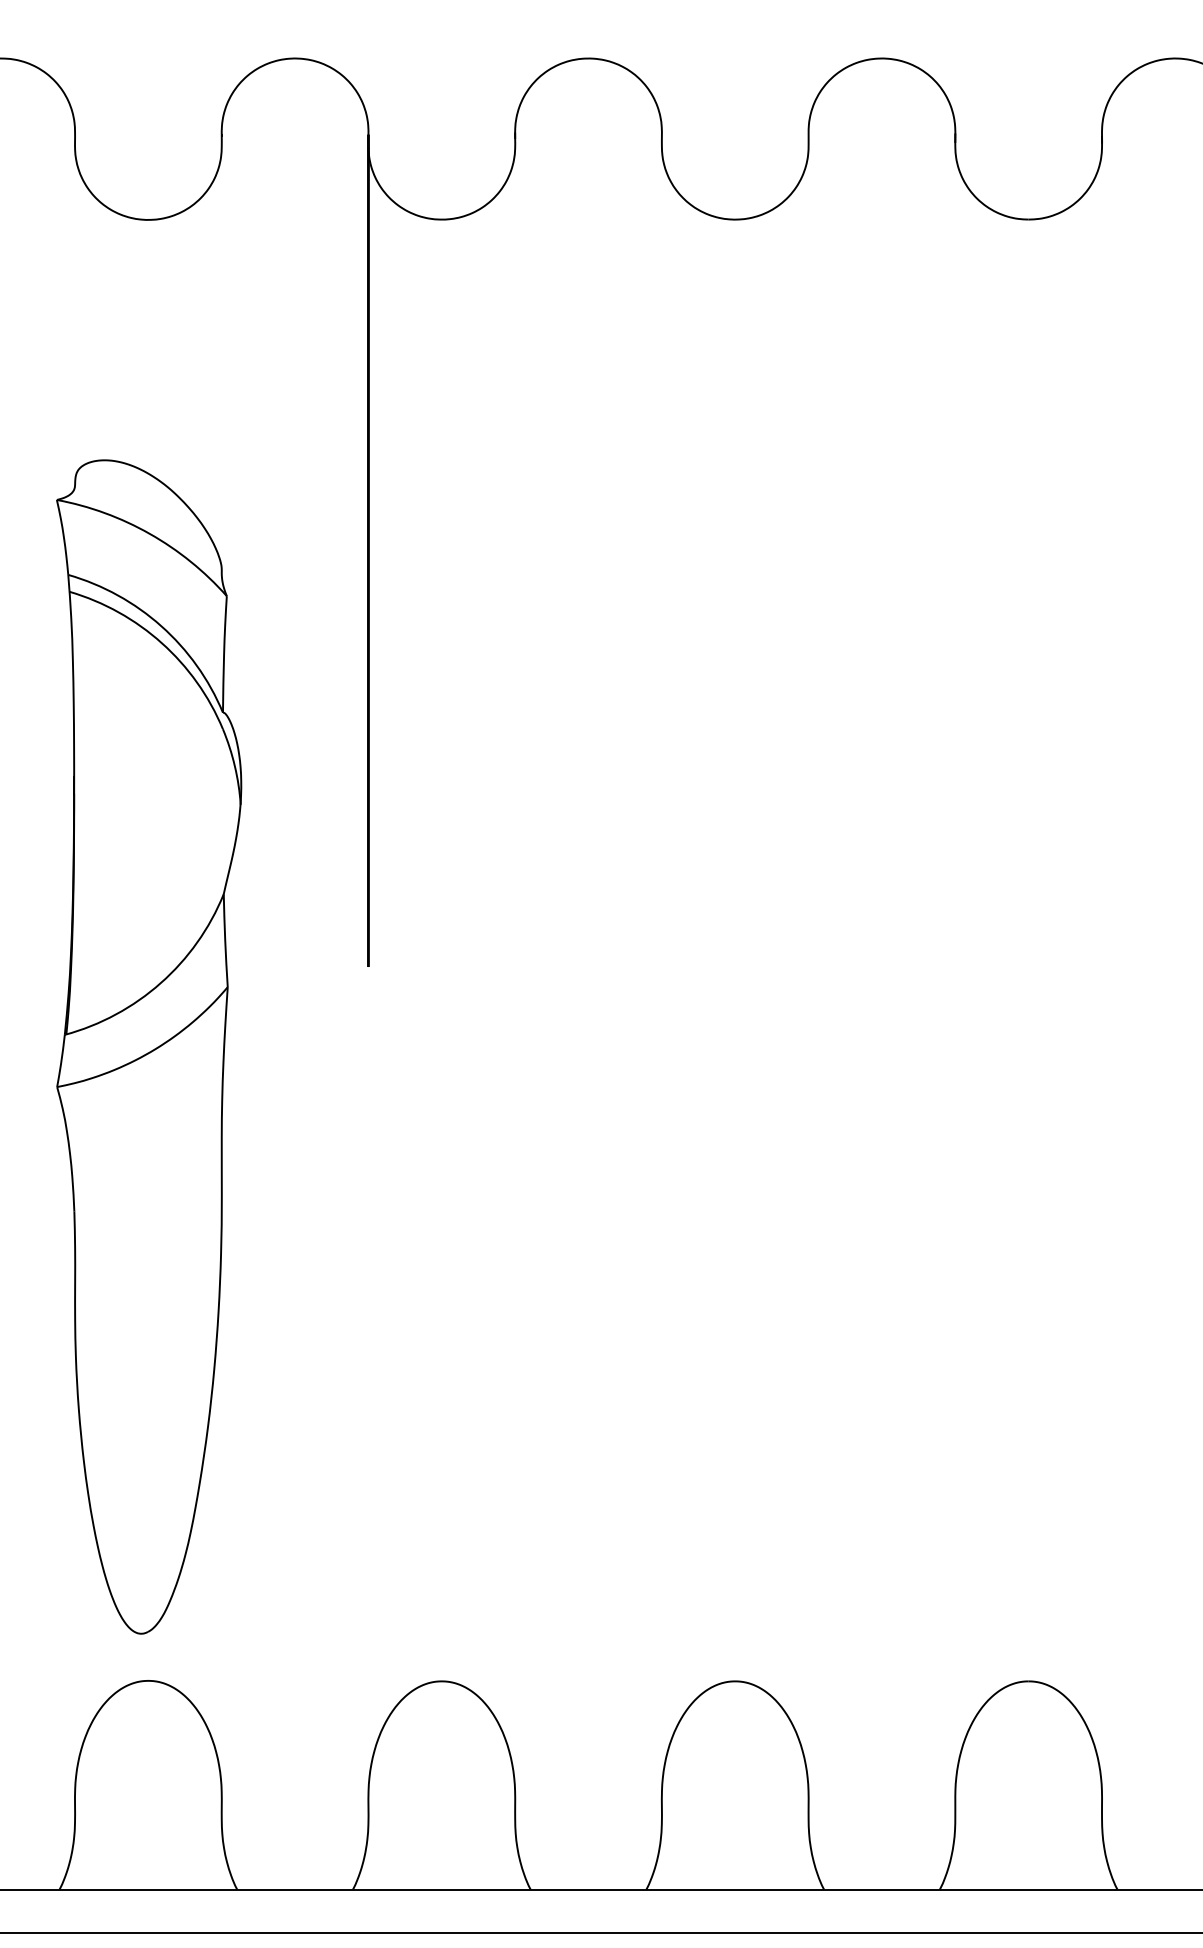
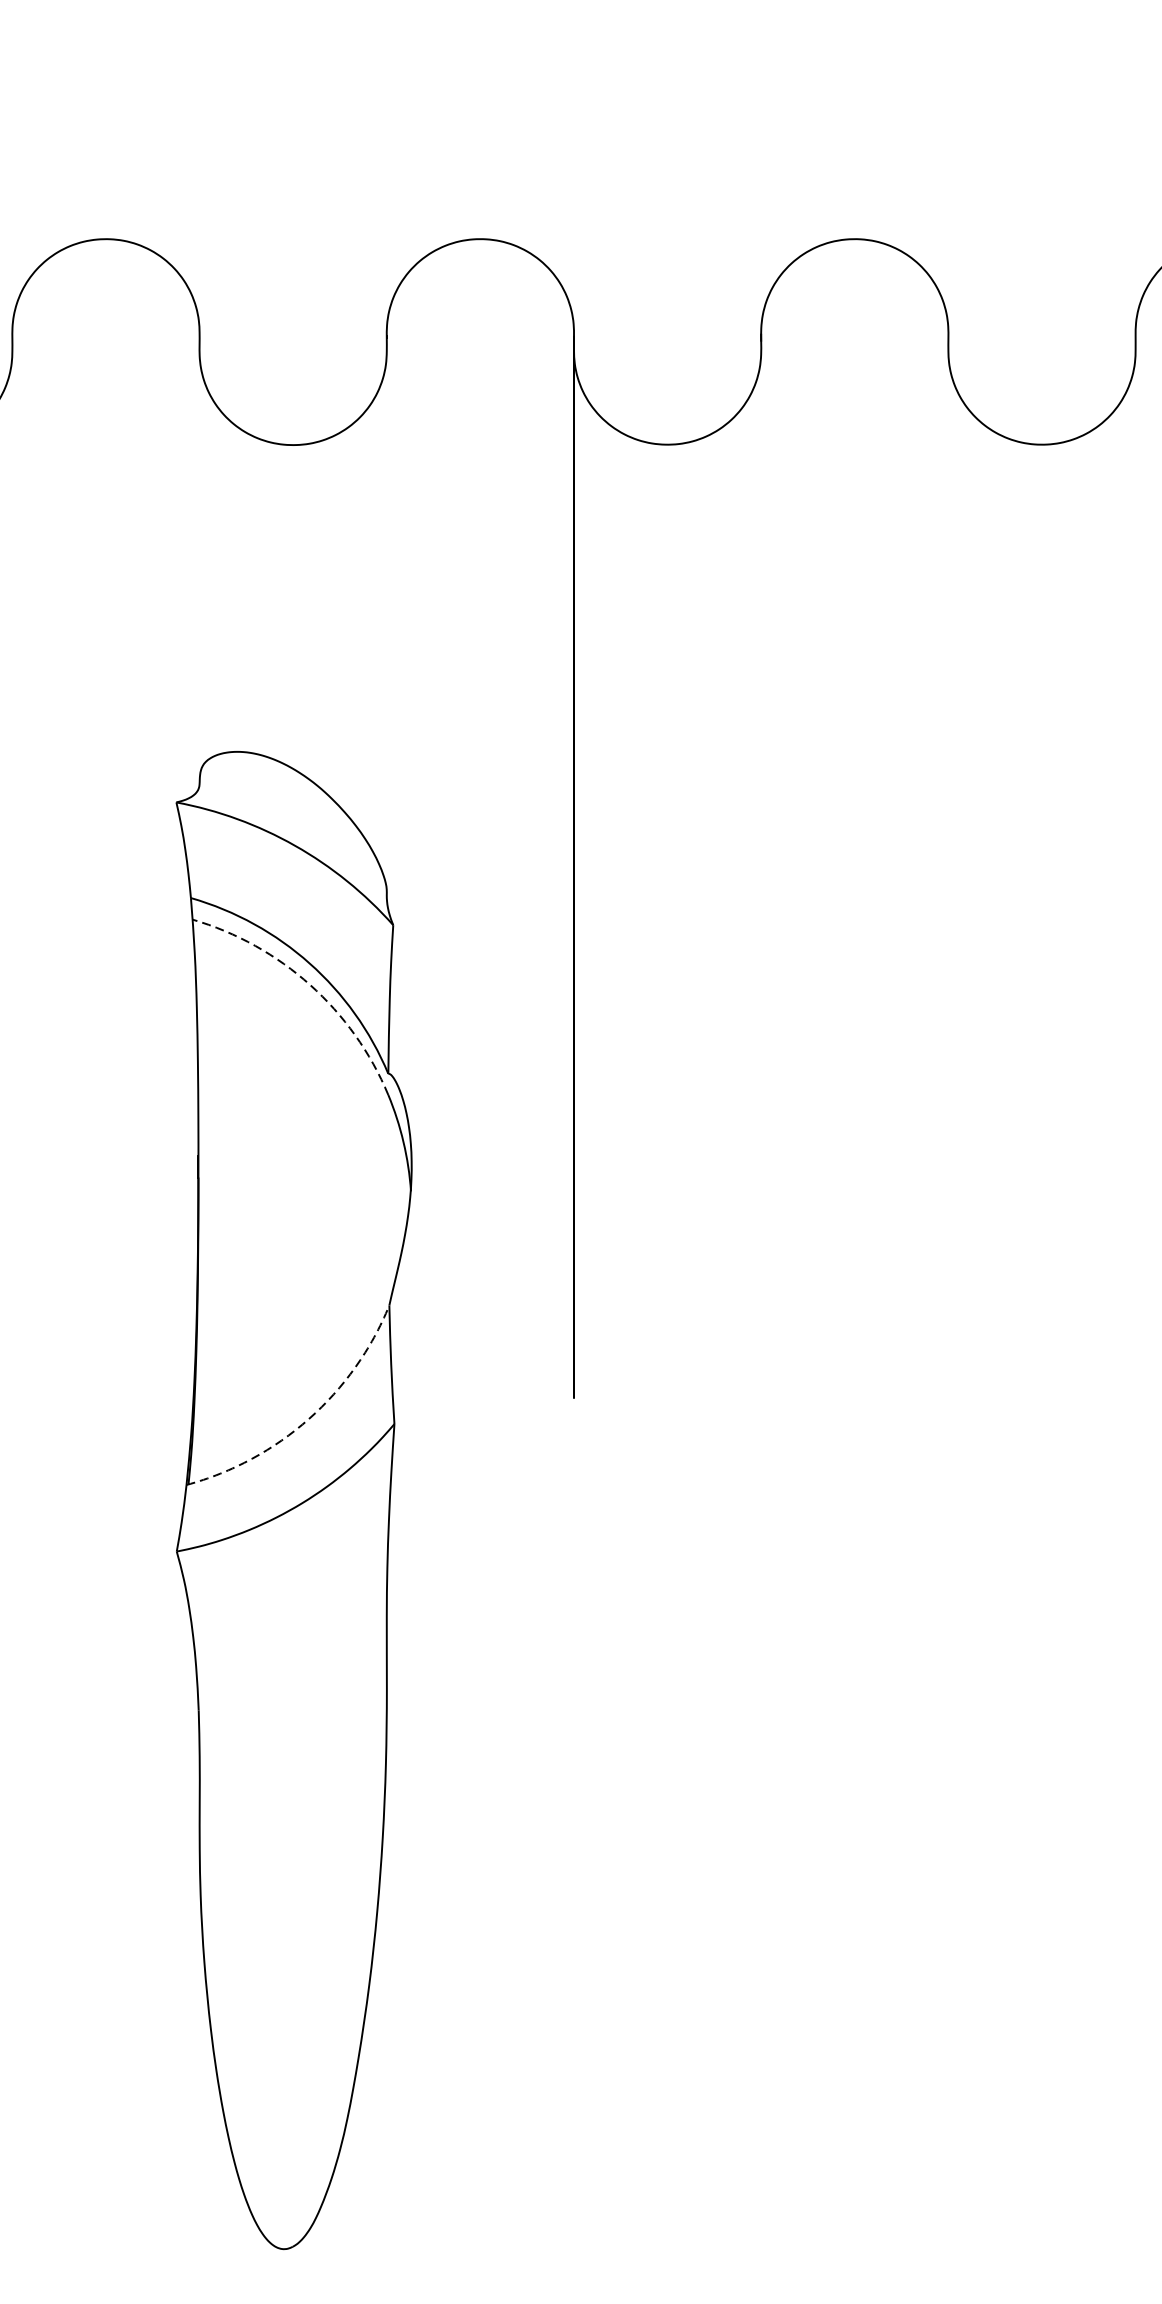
arc: (161, 643) -> (309, 985), solid -> dashed
arc: (160, 983) -> (308, 1419), solid -> dashed

